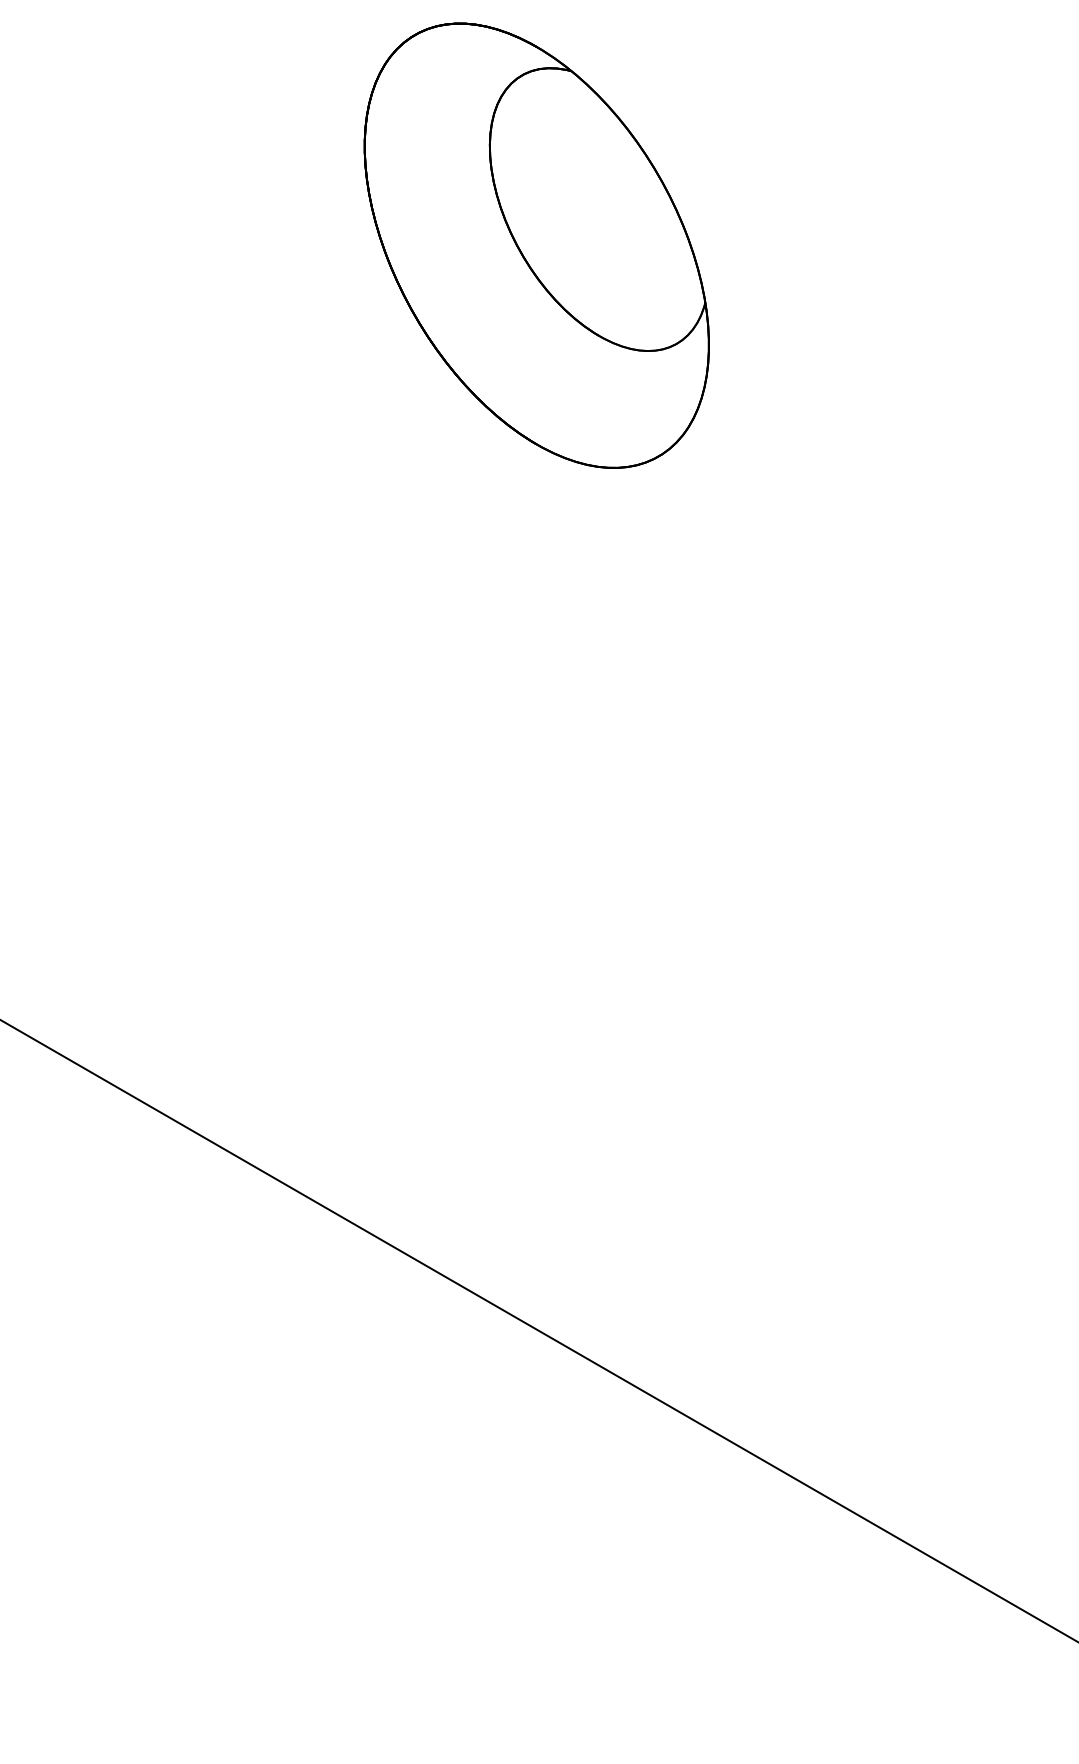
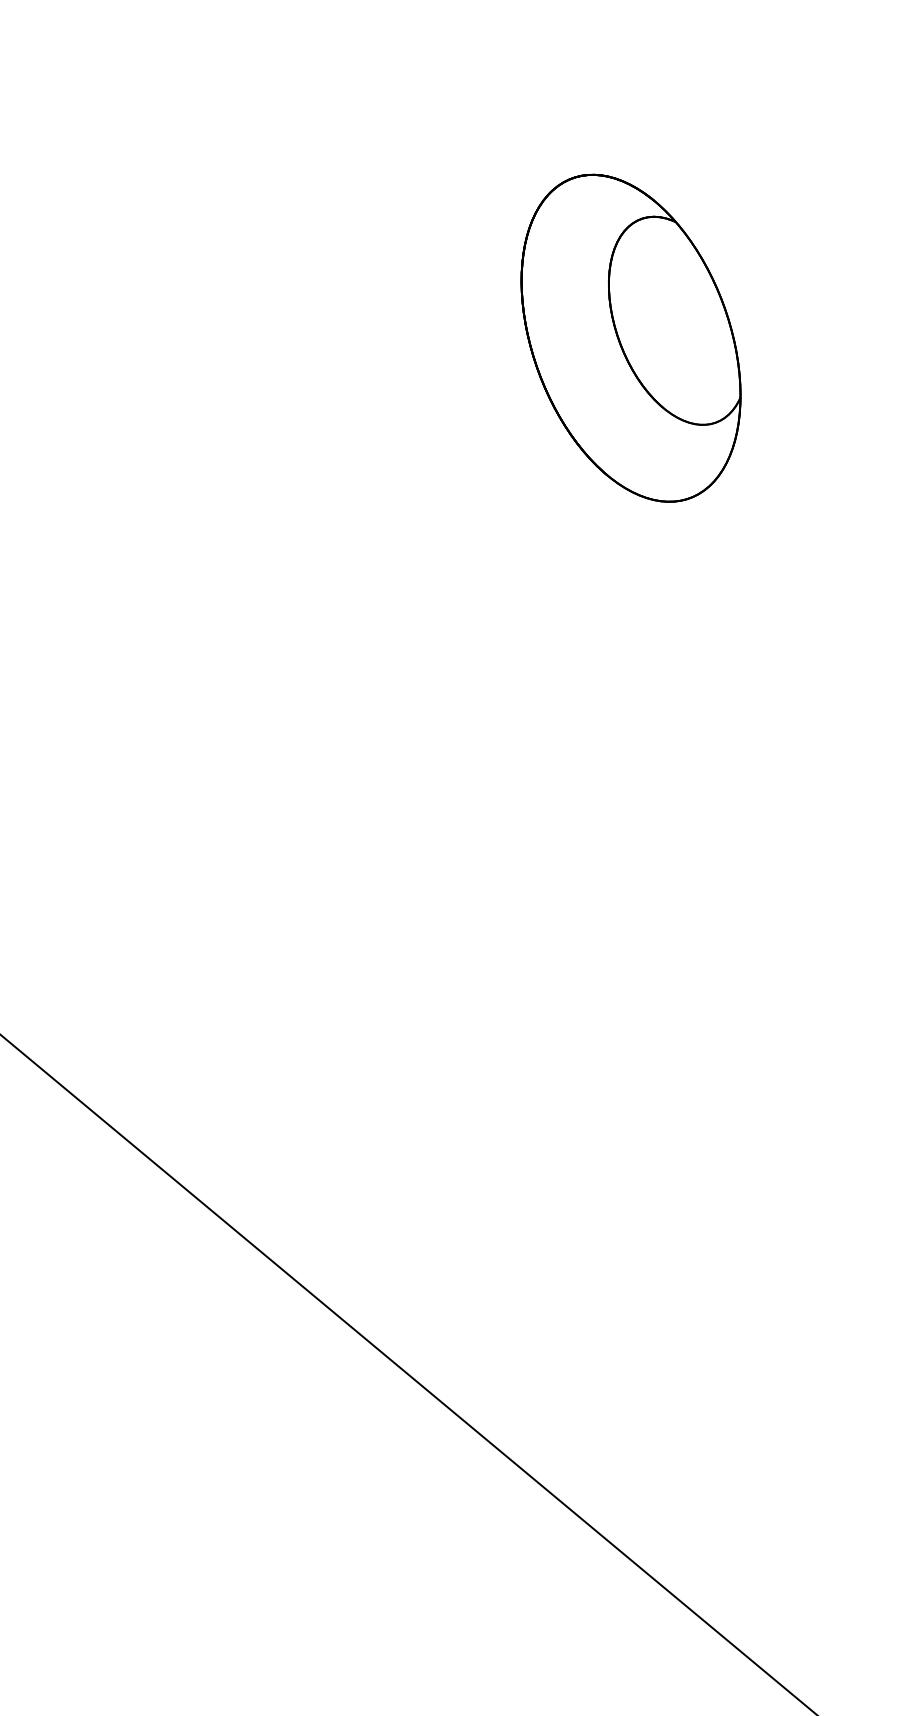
part: (536, 245) -> (630, 338), size x0.7

